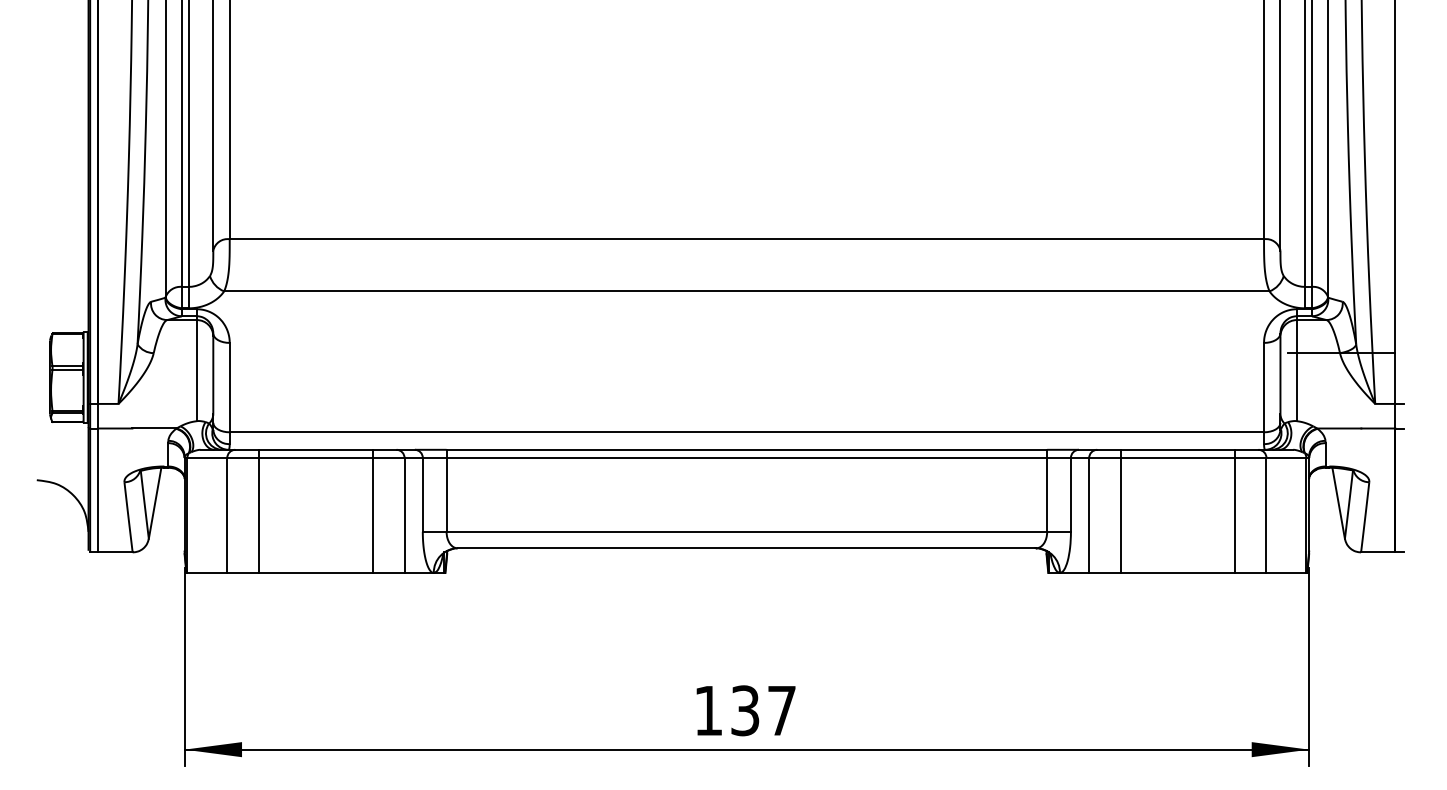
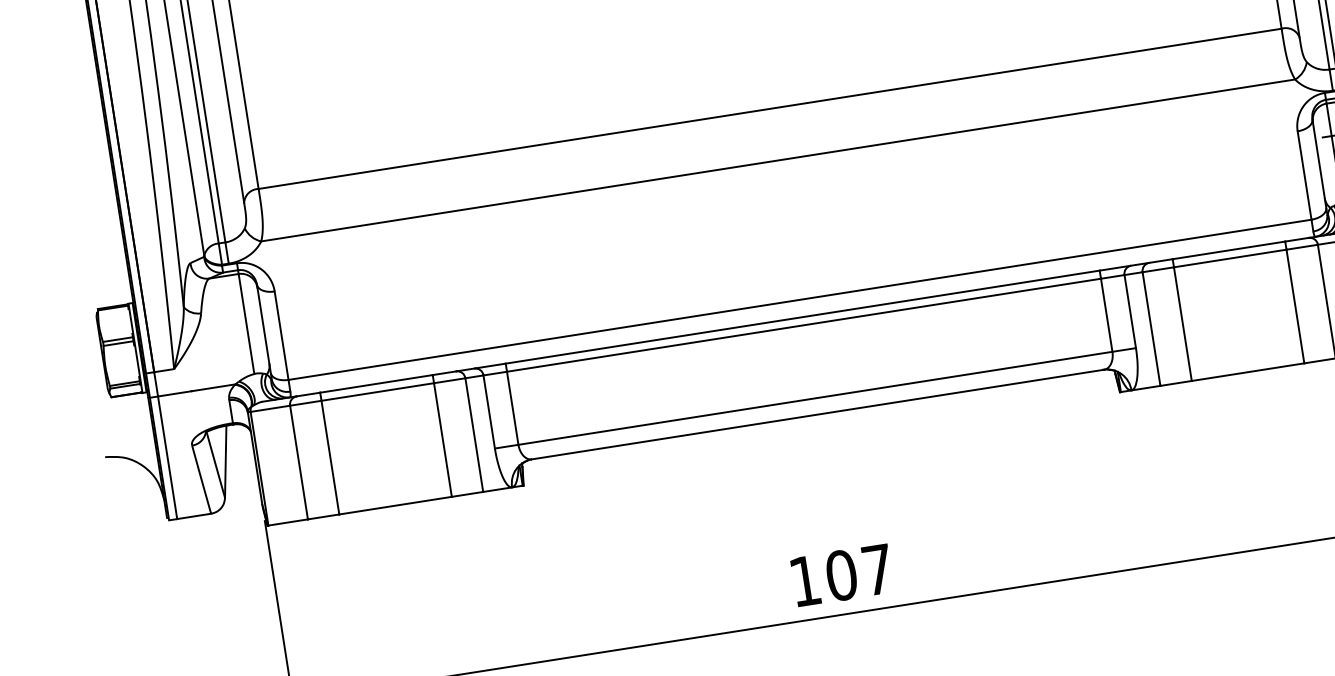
text: (745, 710) -> (841, 575), 137 -> 107

